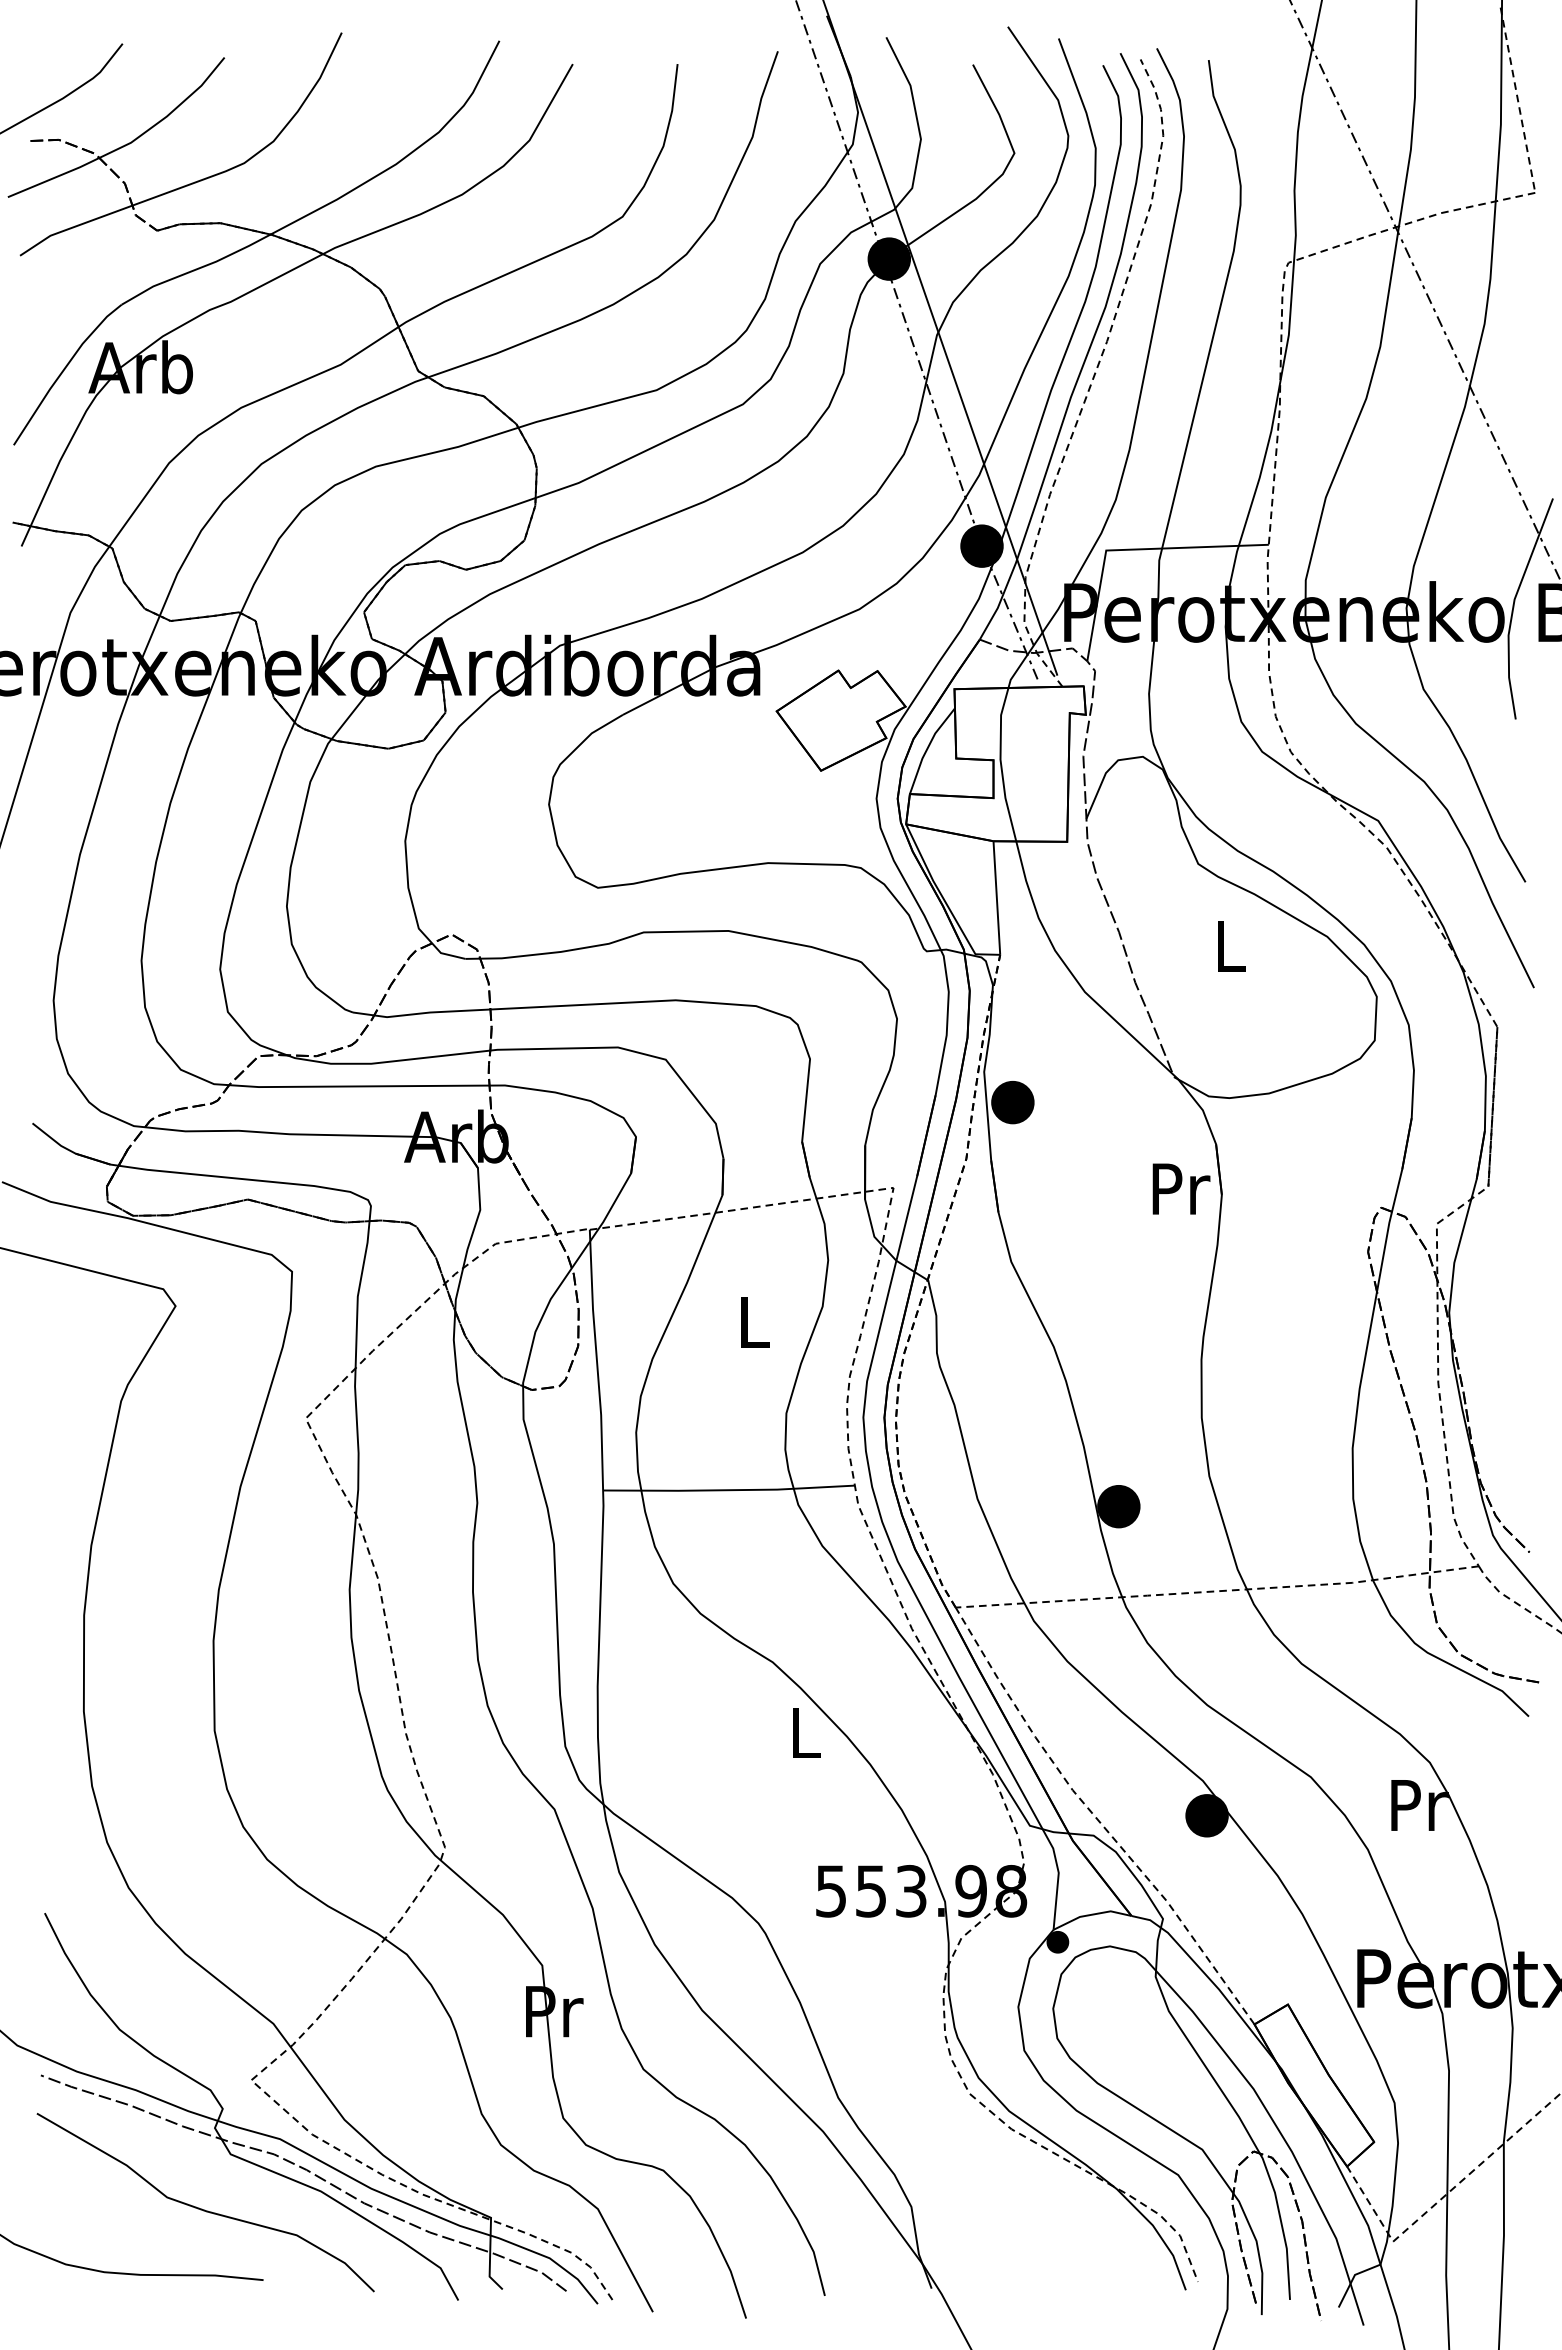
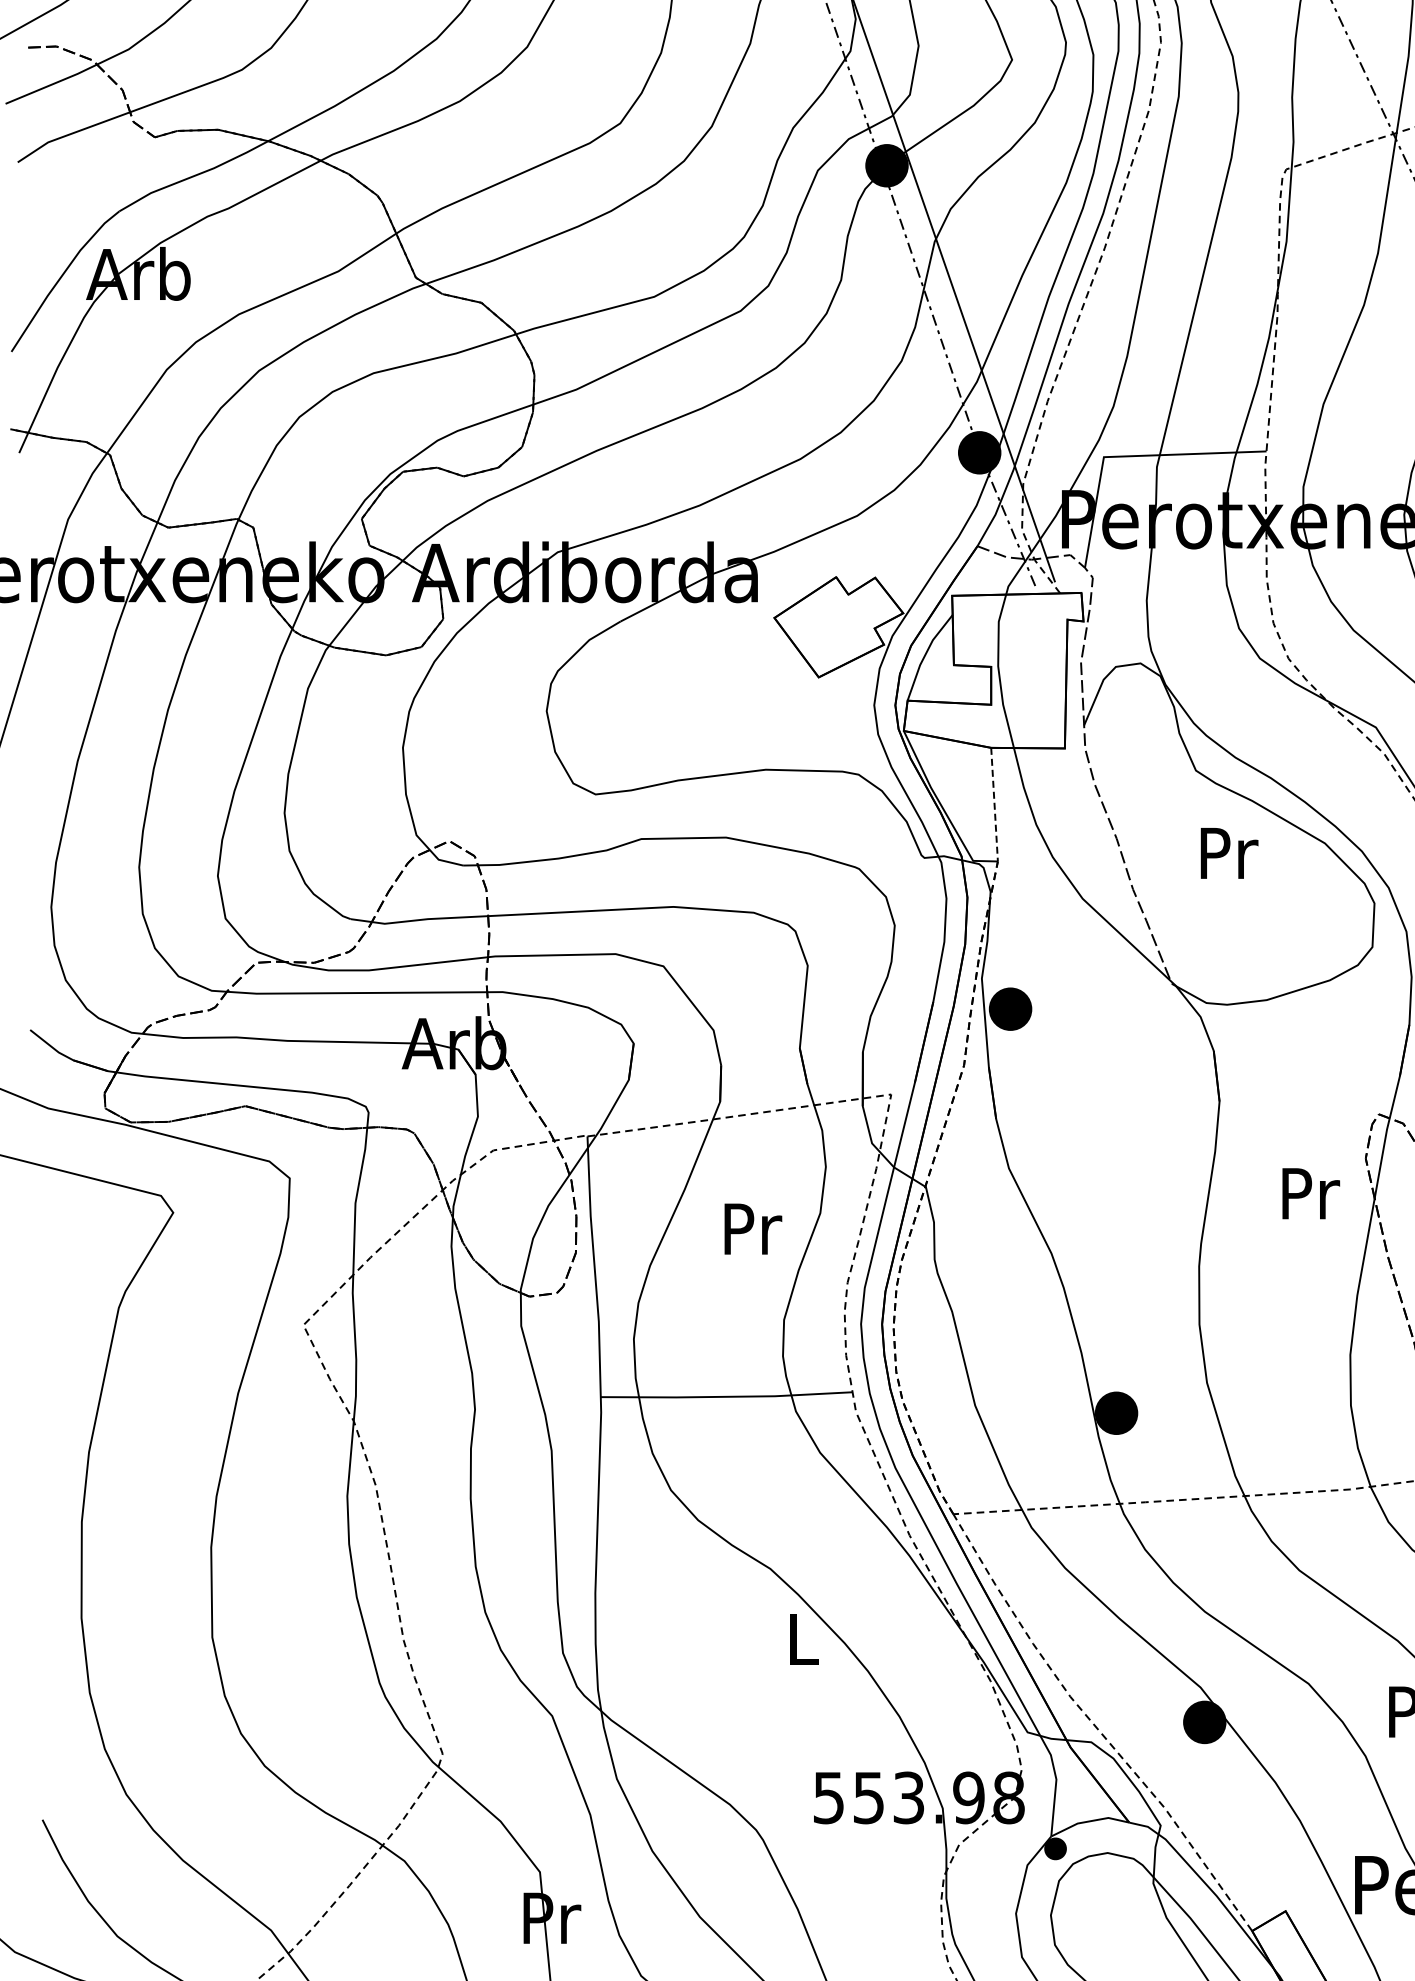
line: (996, 898) -> (994, 805), solid -> dashed
text: (1231, 946) -> (1229, 853), L -> Pr
text: (1181, 1188) -> (1311, 1193), moved
text: (755, 1322) -> (753, 1229), L -> Pr

